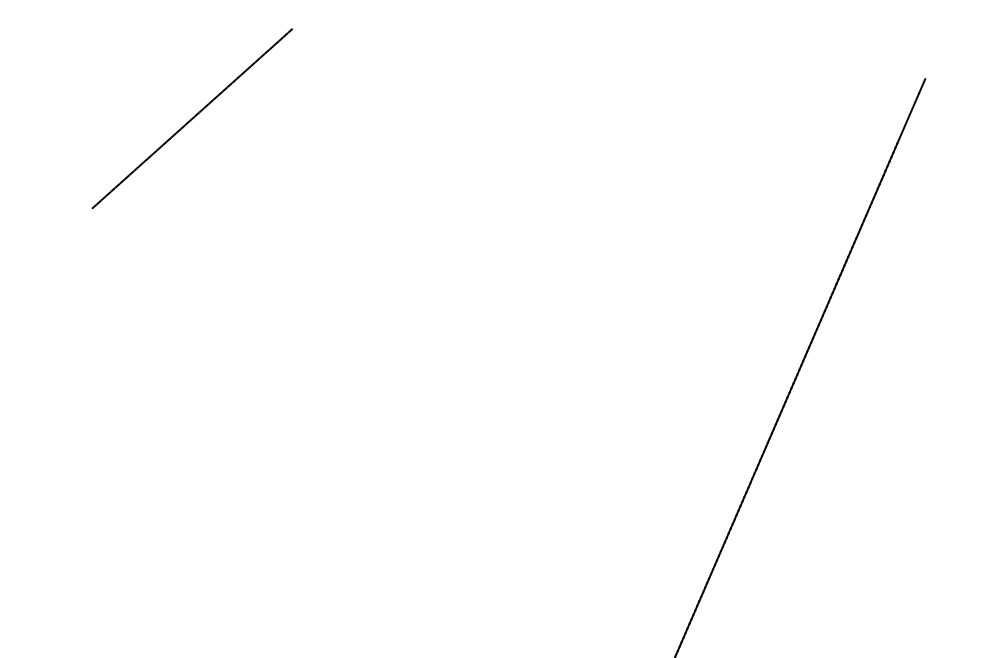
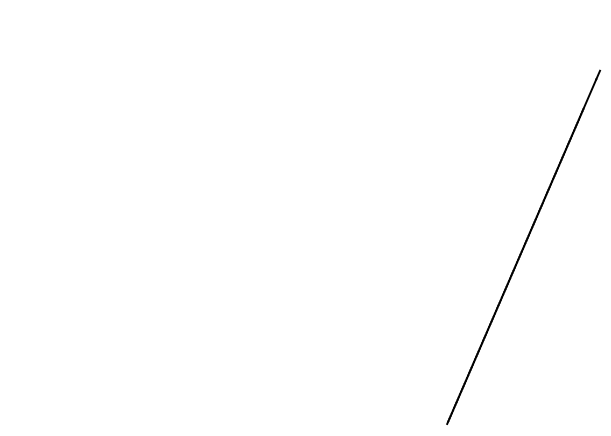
line: (192, 119) -> (164, 94), removed

